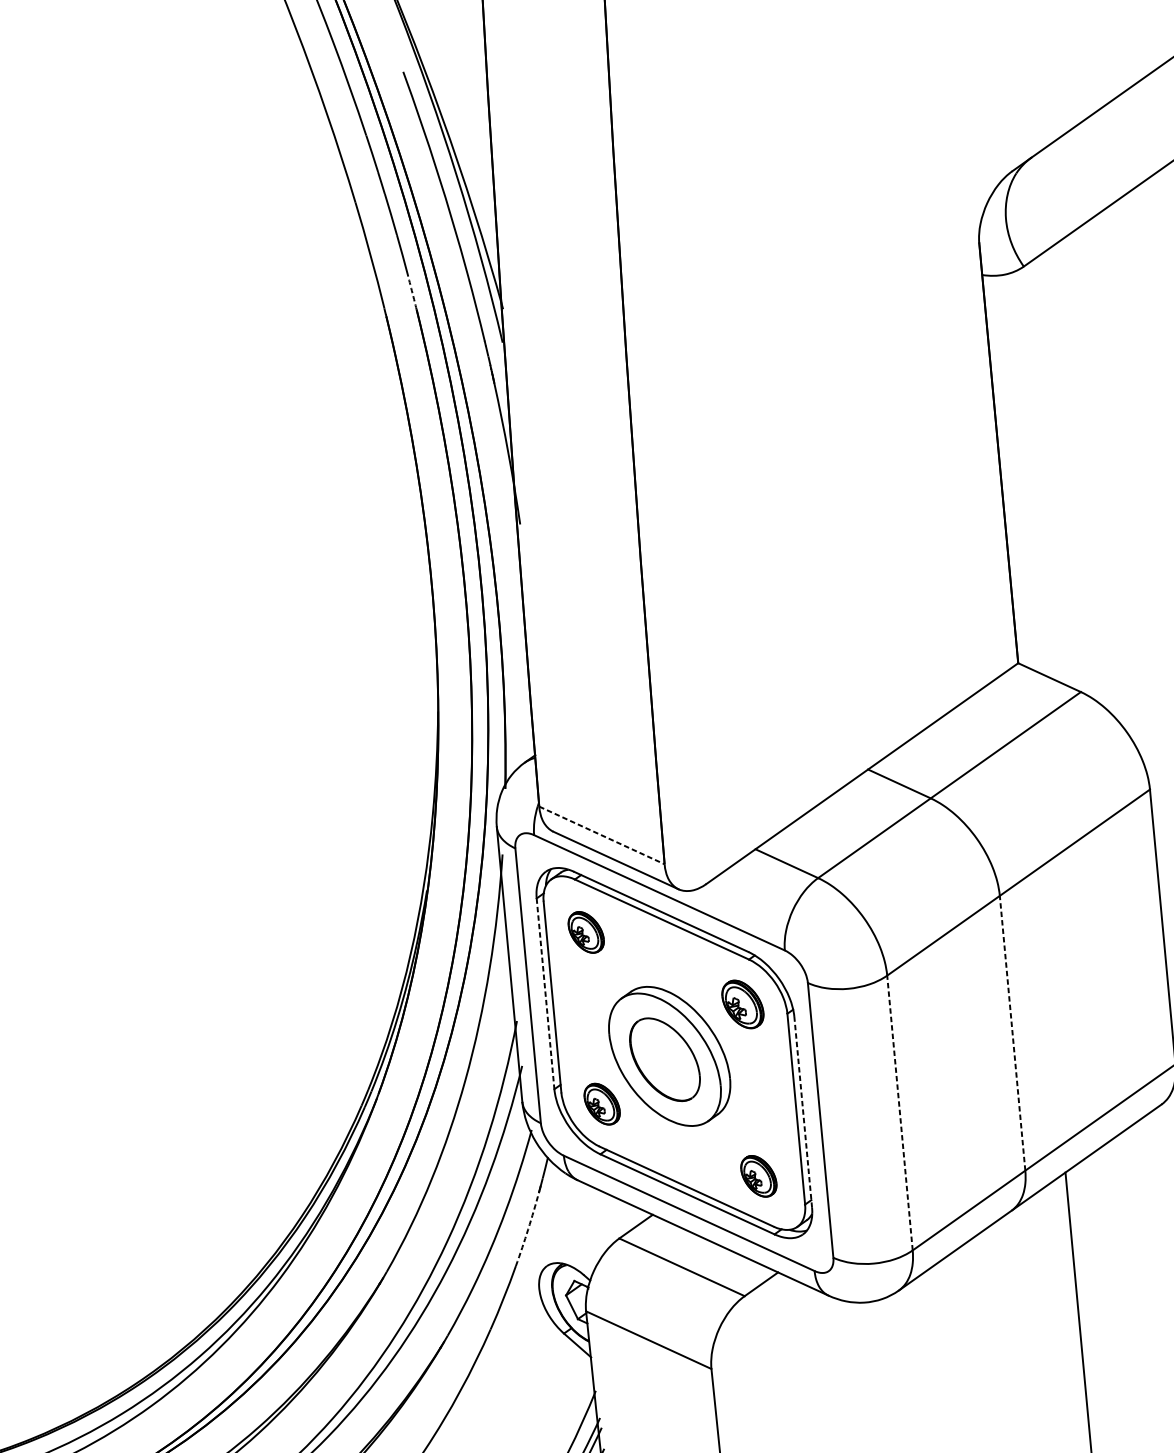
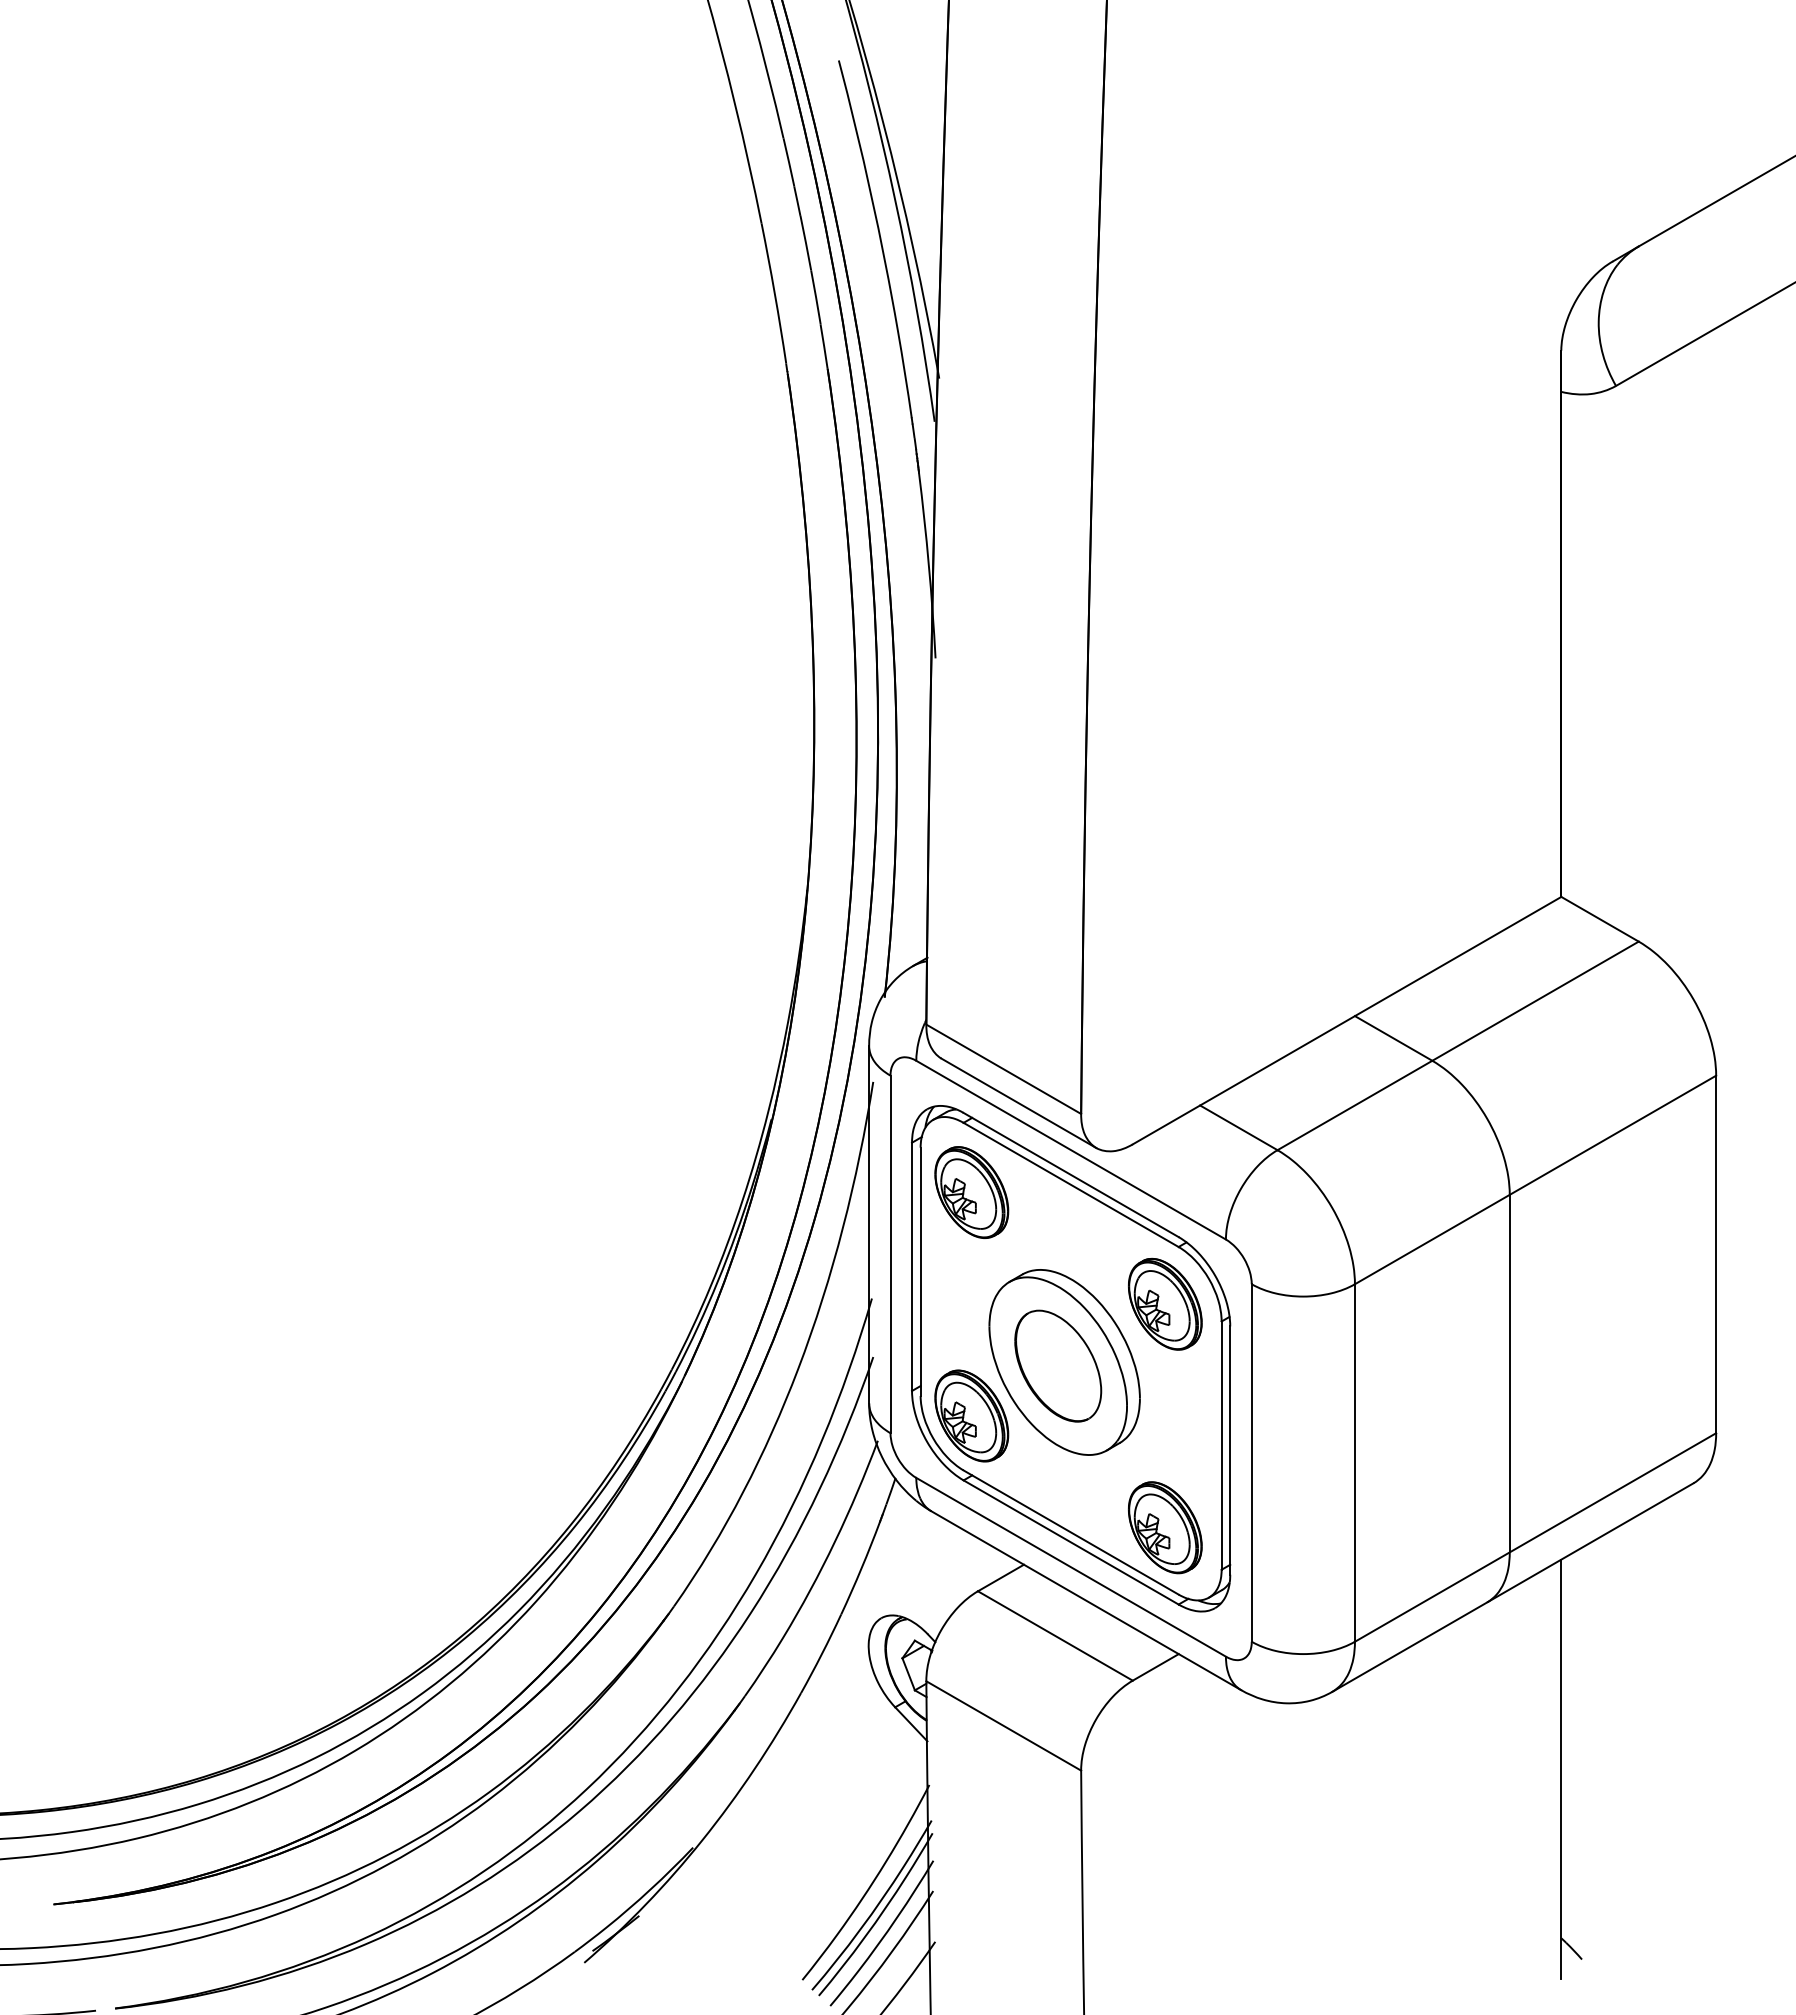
arc: (412, 292) -> (824, 346), dashed -> solid
line: (602, 835) -> (1004, 1069), dashed -> solid
part: (585, 932) -> (971, 1192), size x1.67
line: (545, 994) -> (912, 1267), dashed -> solid
part: (742, 1003) -> (1165, 1303), size x1.43
line: (1012, 1033) -> (1509, 1373), dashed -> solid
part: (601, 1103) -> (971, 1415), size x1.67
line: (803, 1112) -> (1230, 1450), dashed -> solid
line: (899, 1113) -> (1354, 1463), dashed -> solid
part: (758, 1176) -> (1165, 1527), size x1.67
arc: (528, 1229) -> (861, 1568), dashed -> solid

